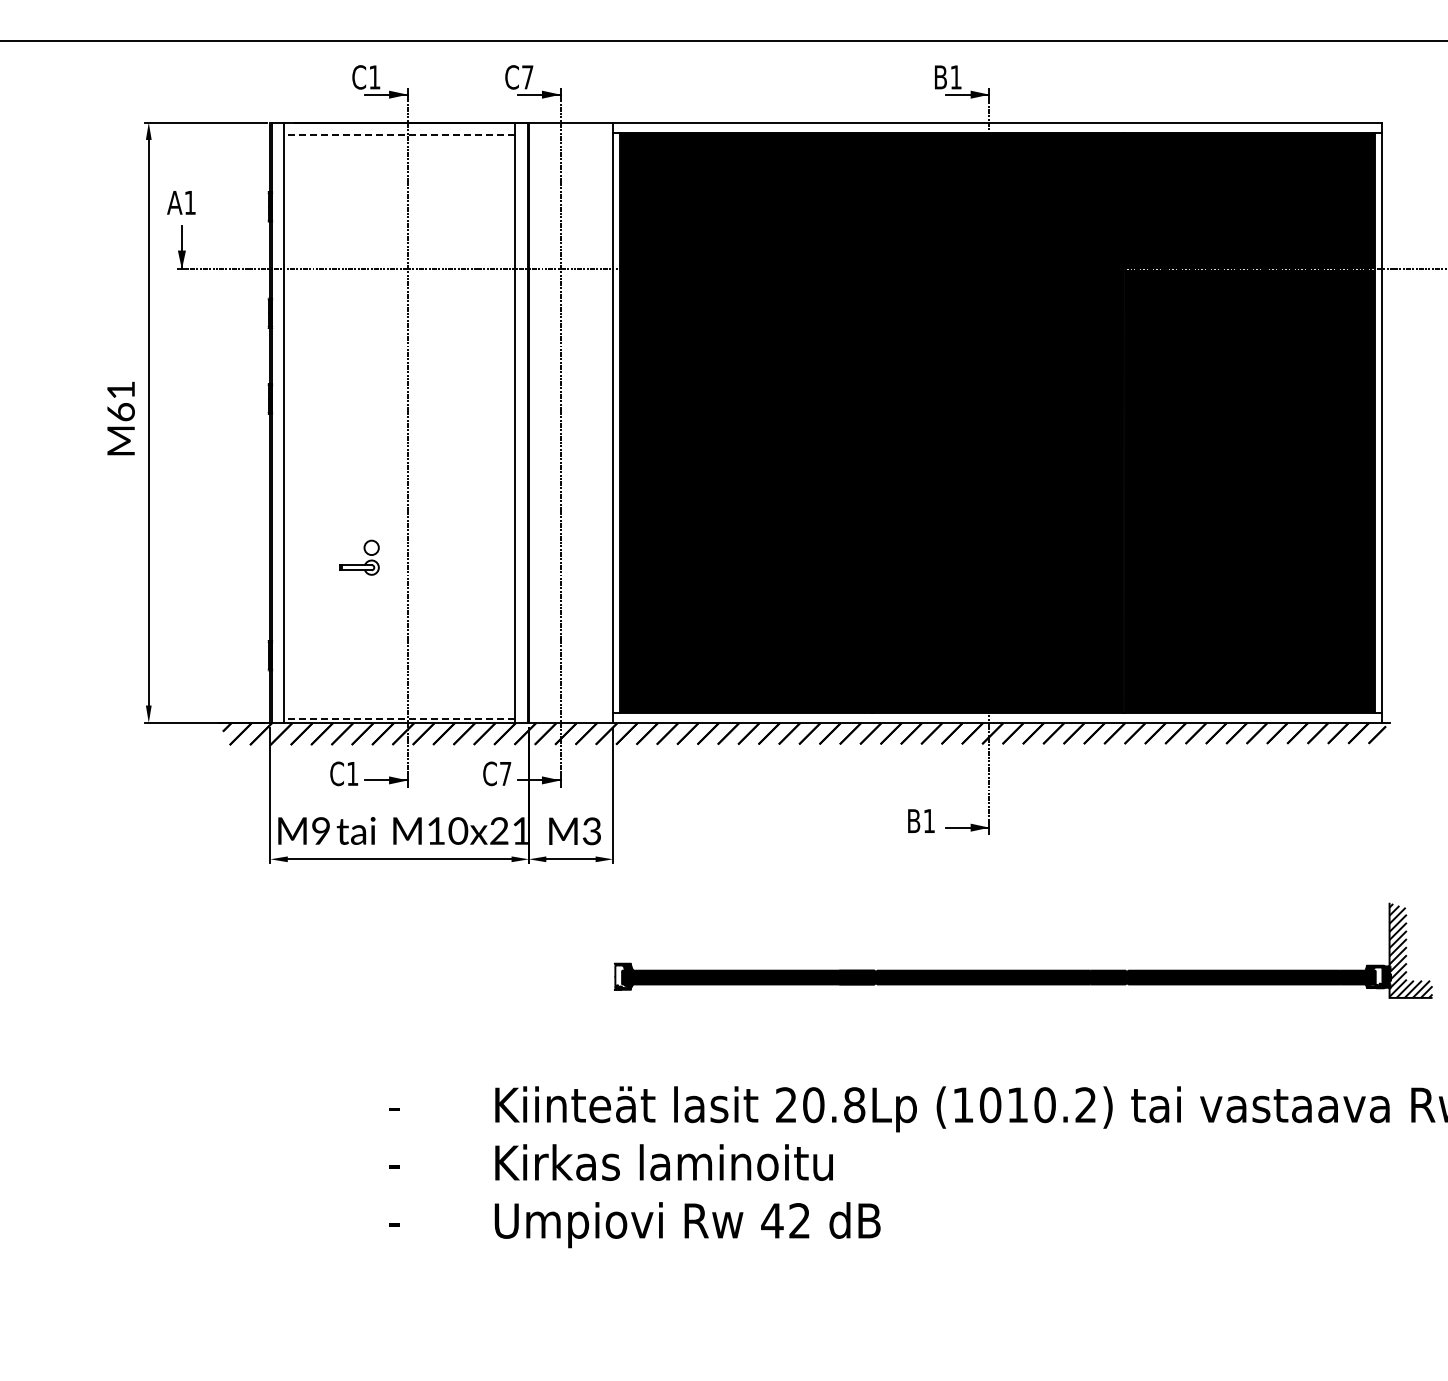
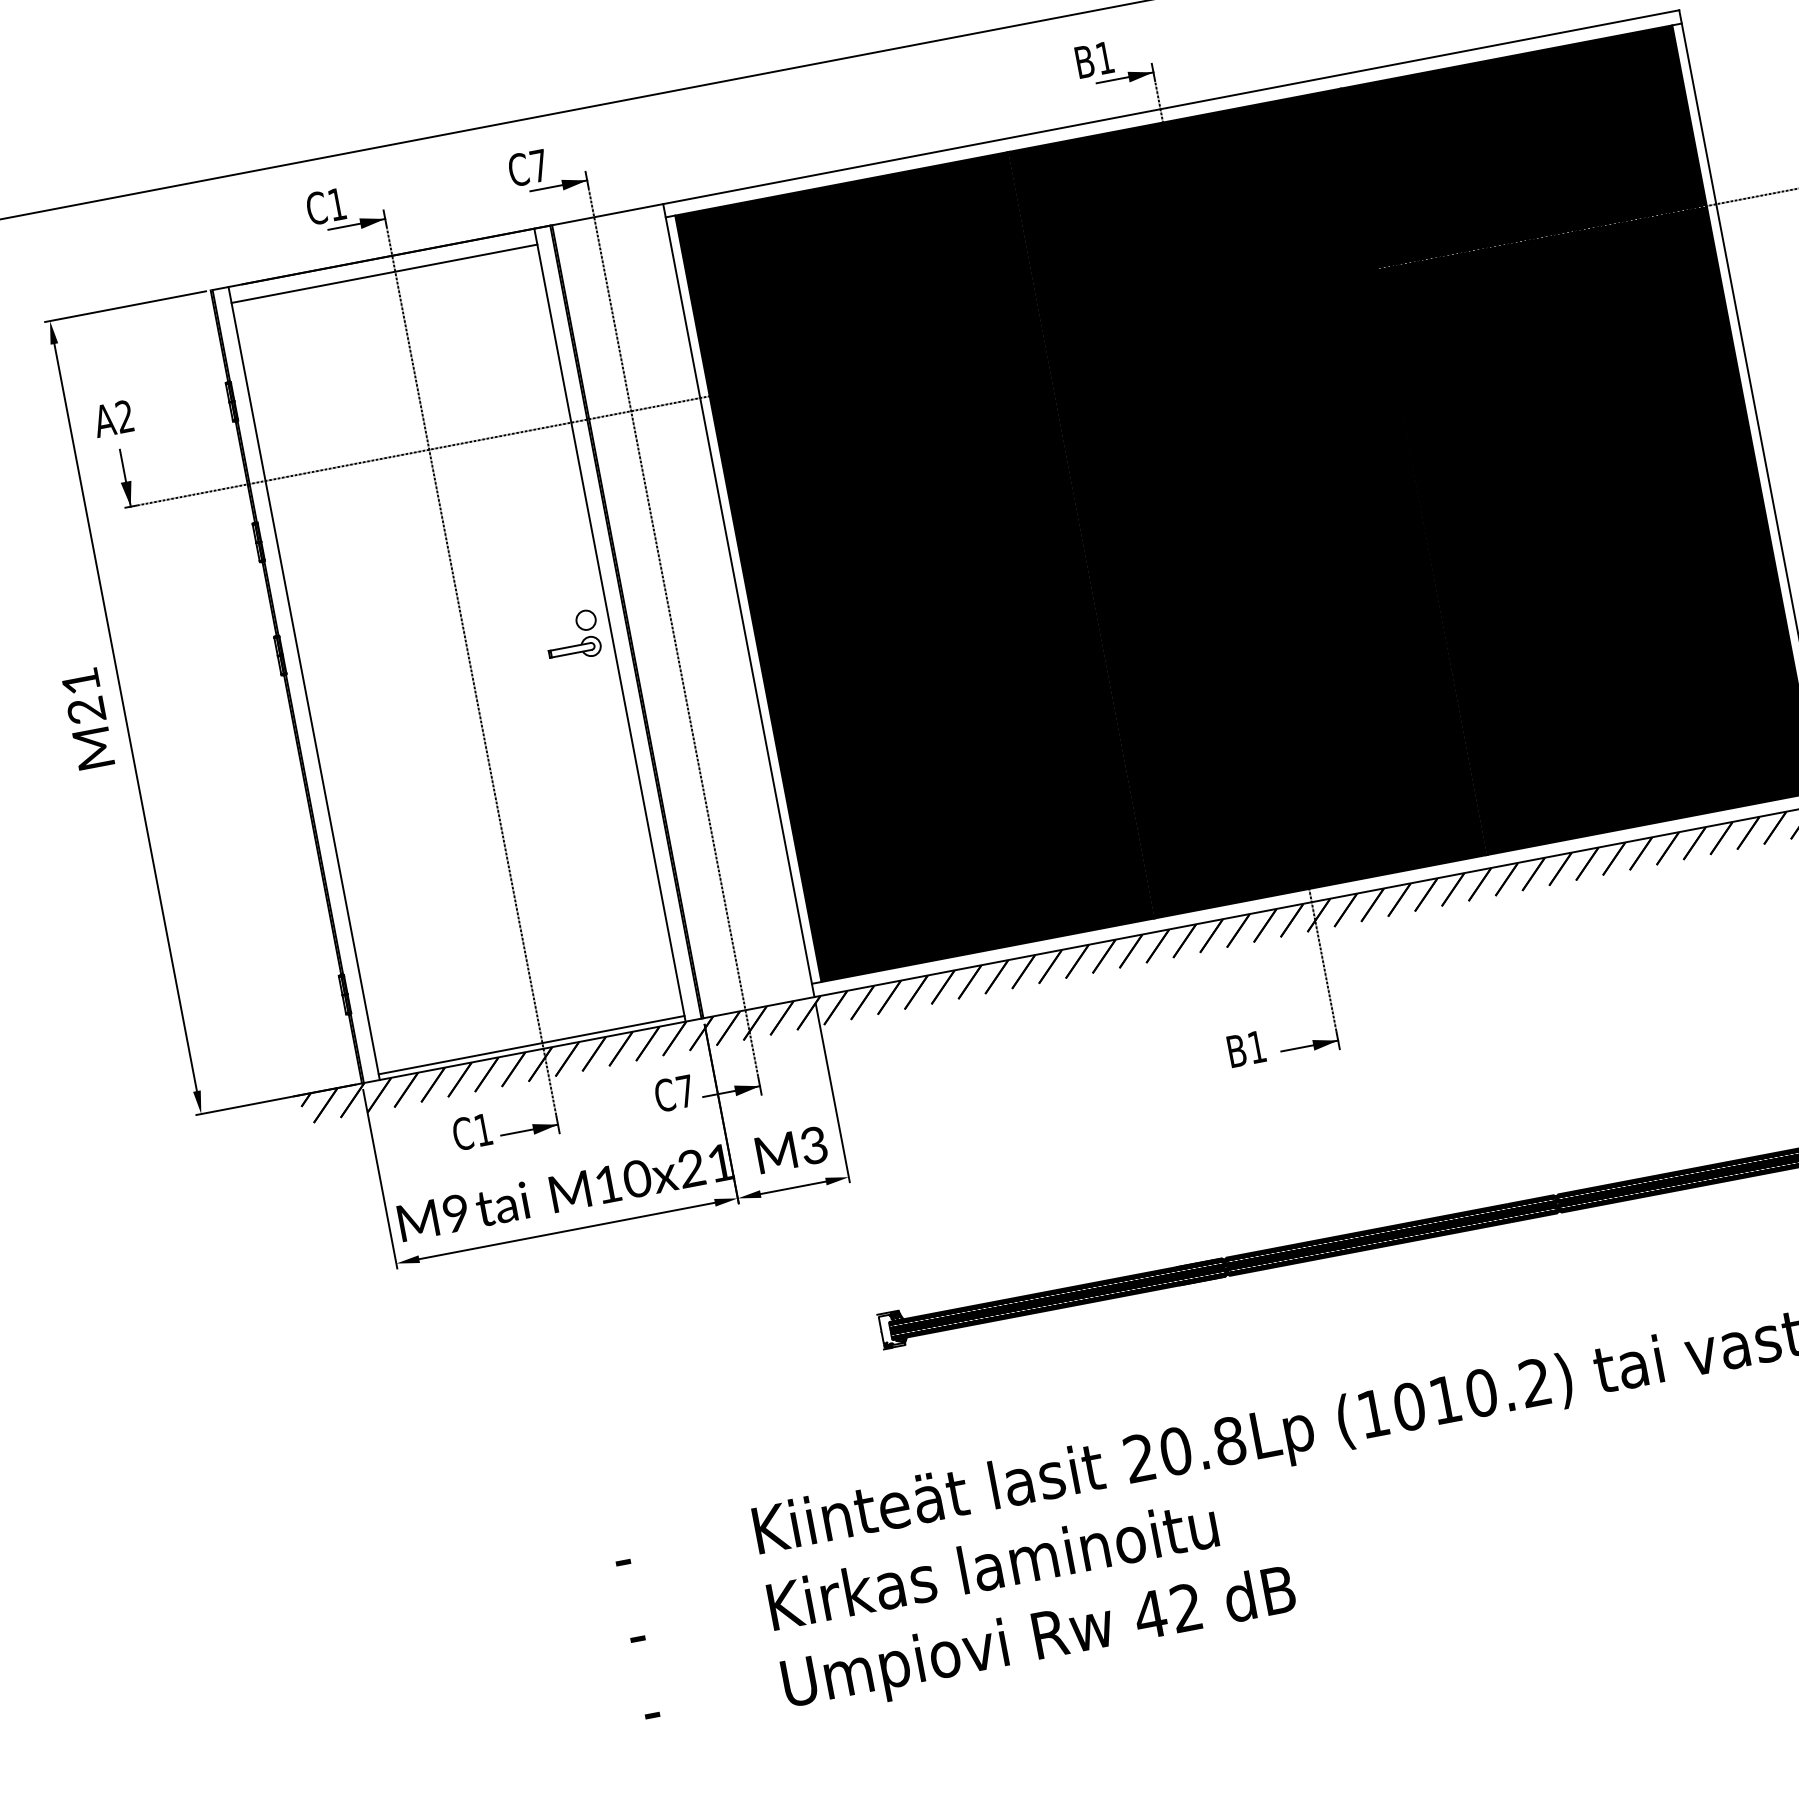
line: (399, 134) -> (384, 273), dashed -> solid
text: (189, 202) -> (123, 416), A1 -> A2
text: (120, 412) -> (85, 711), M61 -> M21
part: (359, 564) -> (574, 645), moved
line: (399, 718) -> (531, 1045), dashed -> solid

